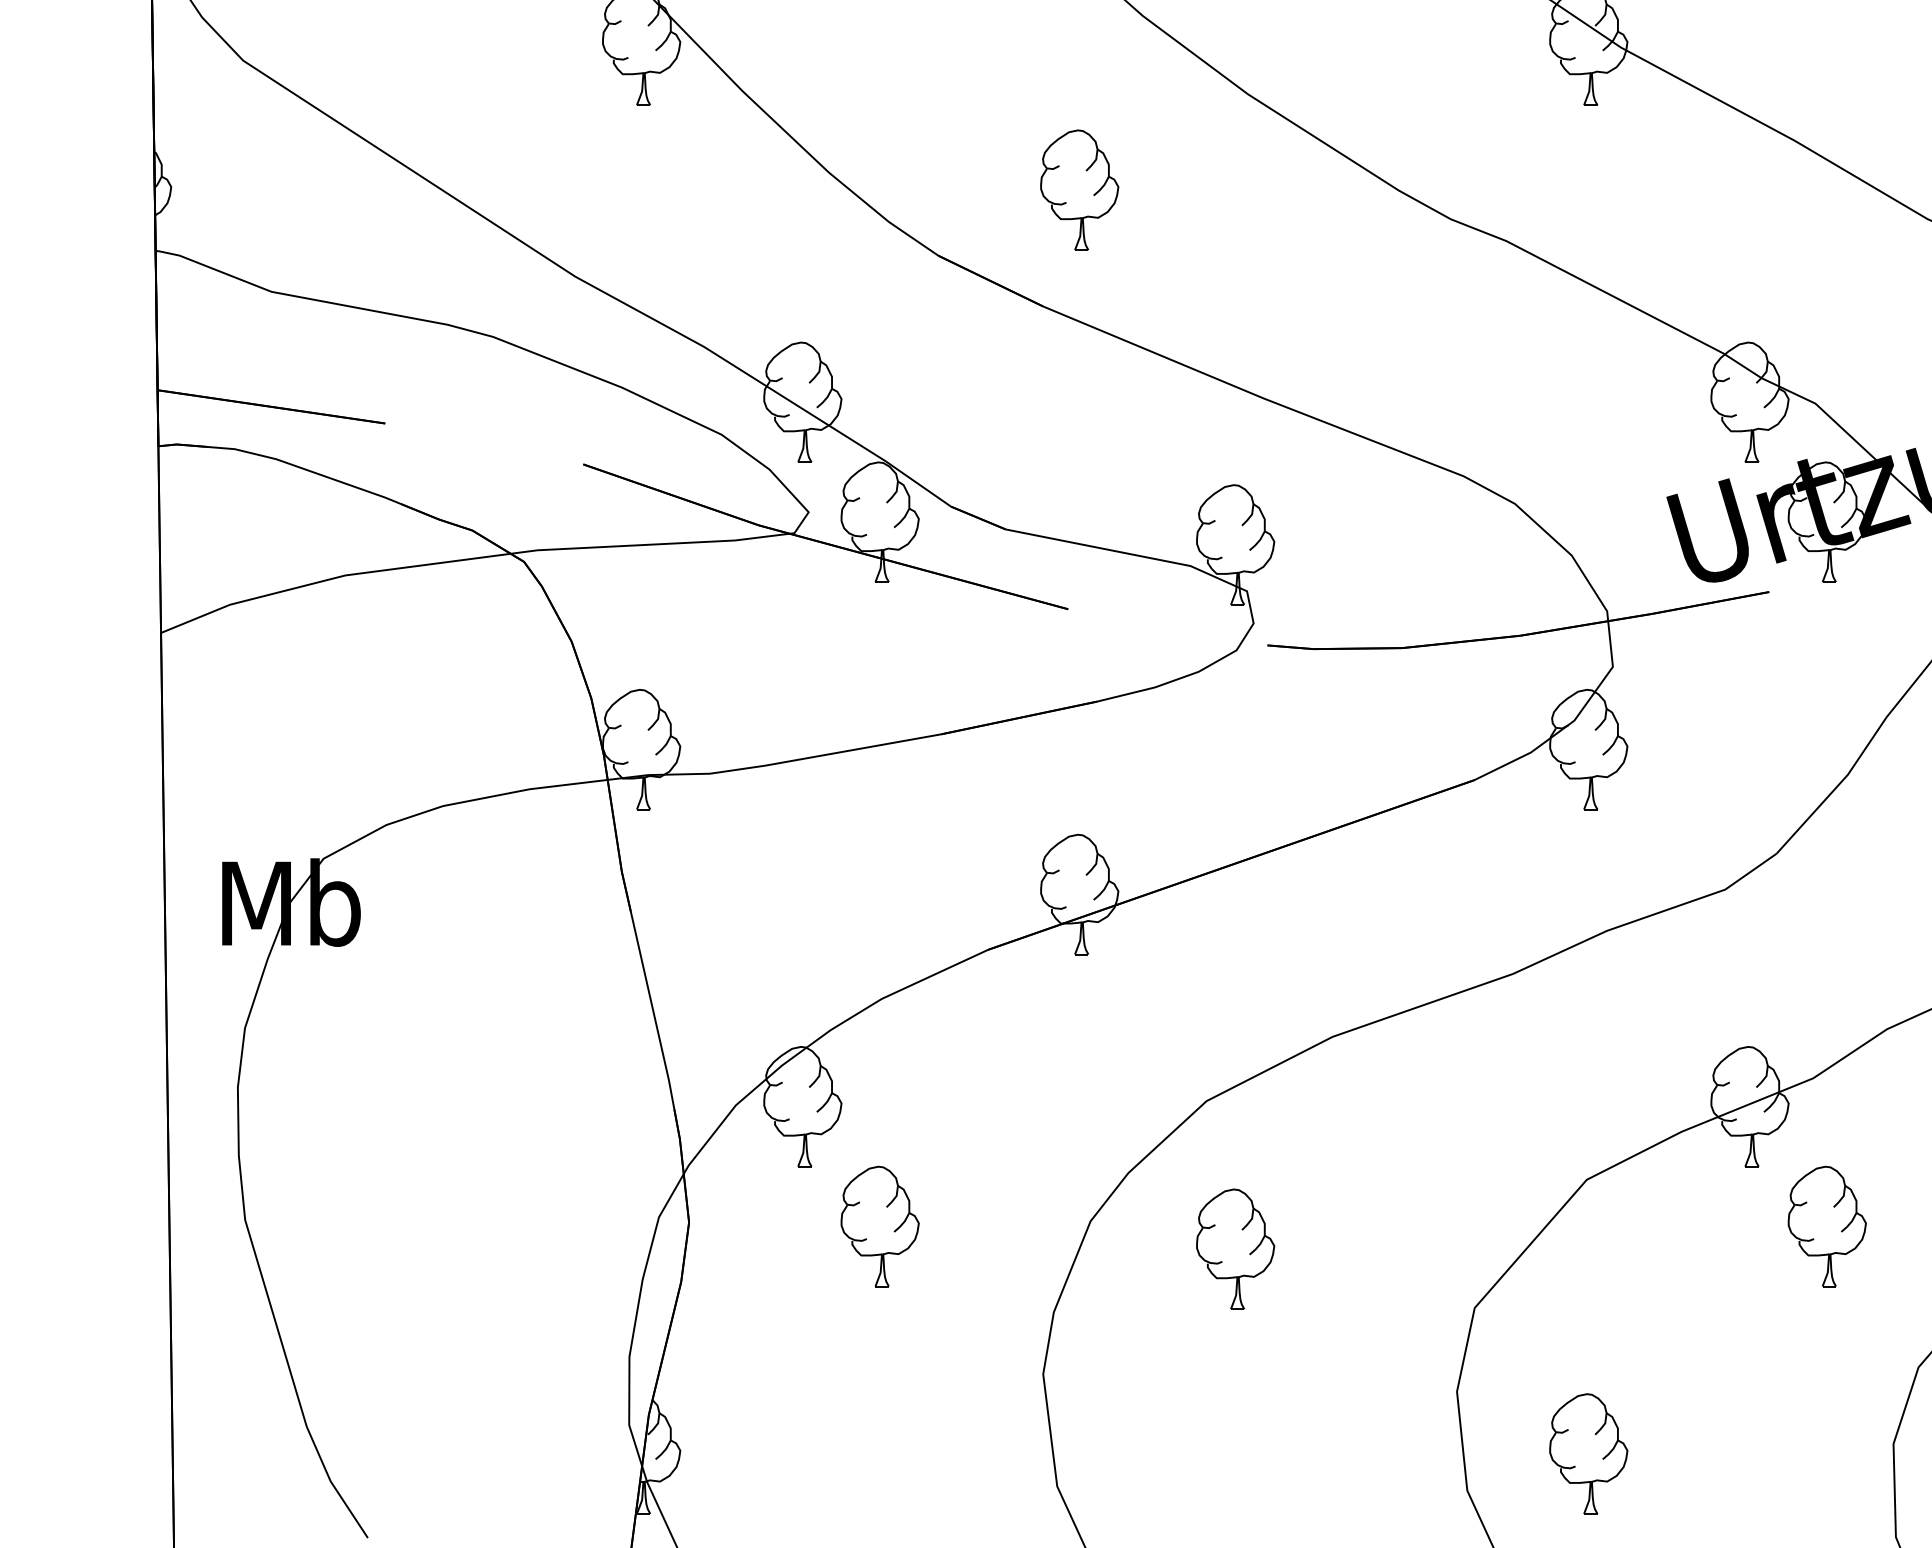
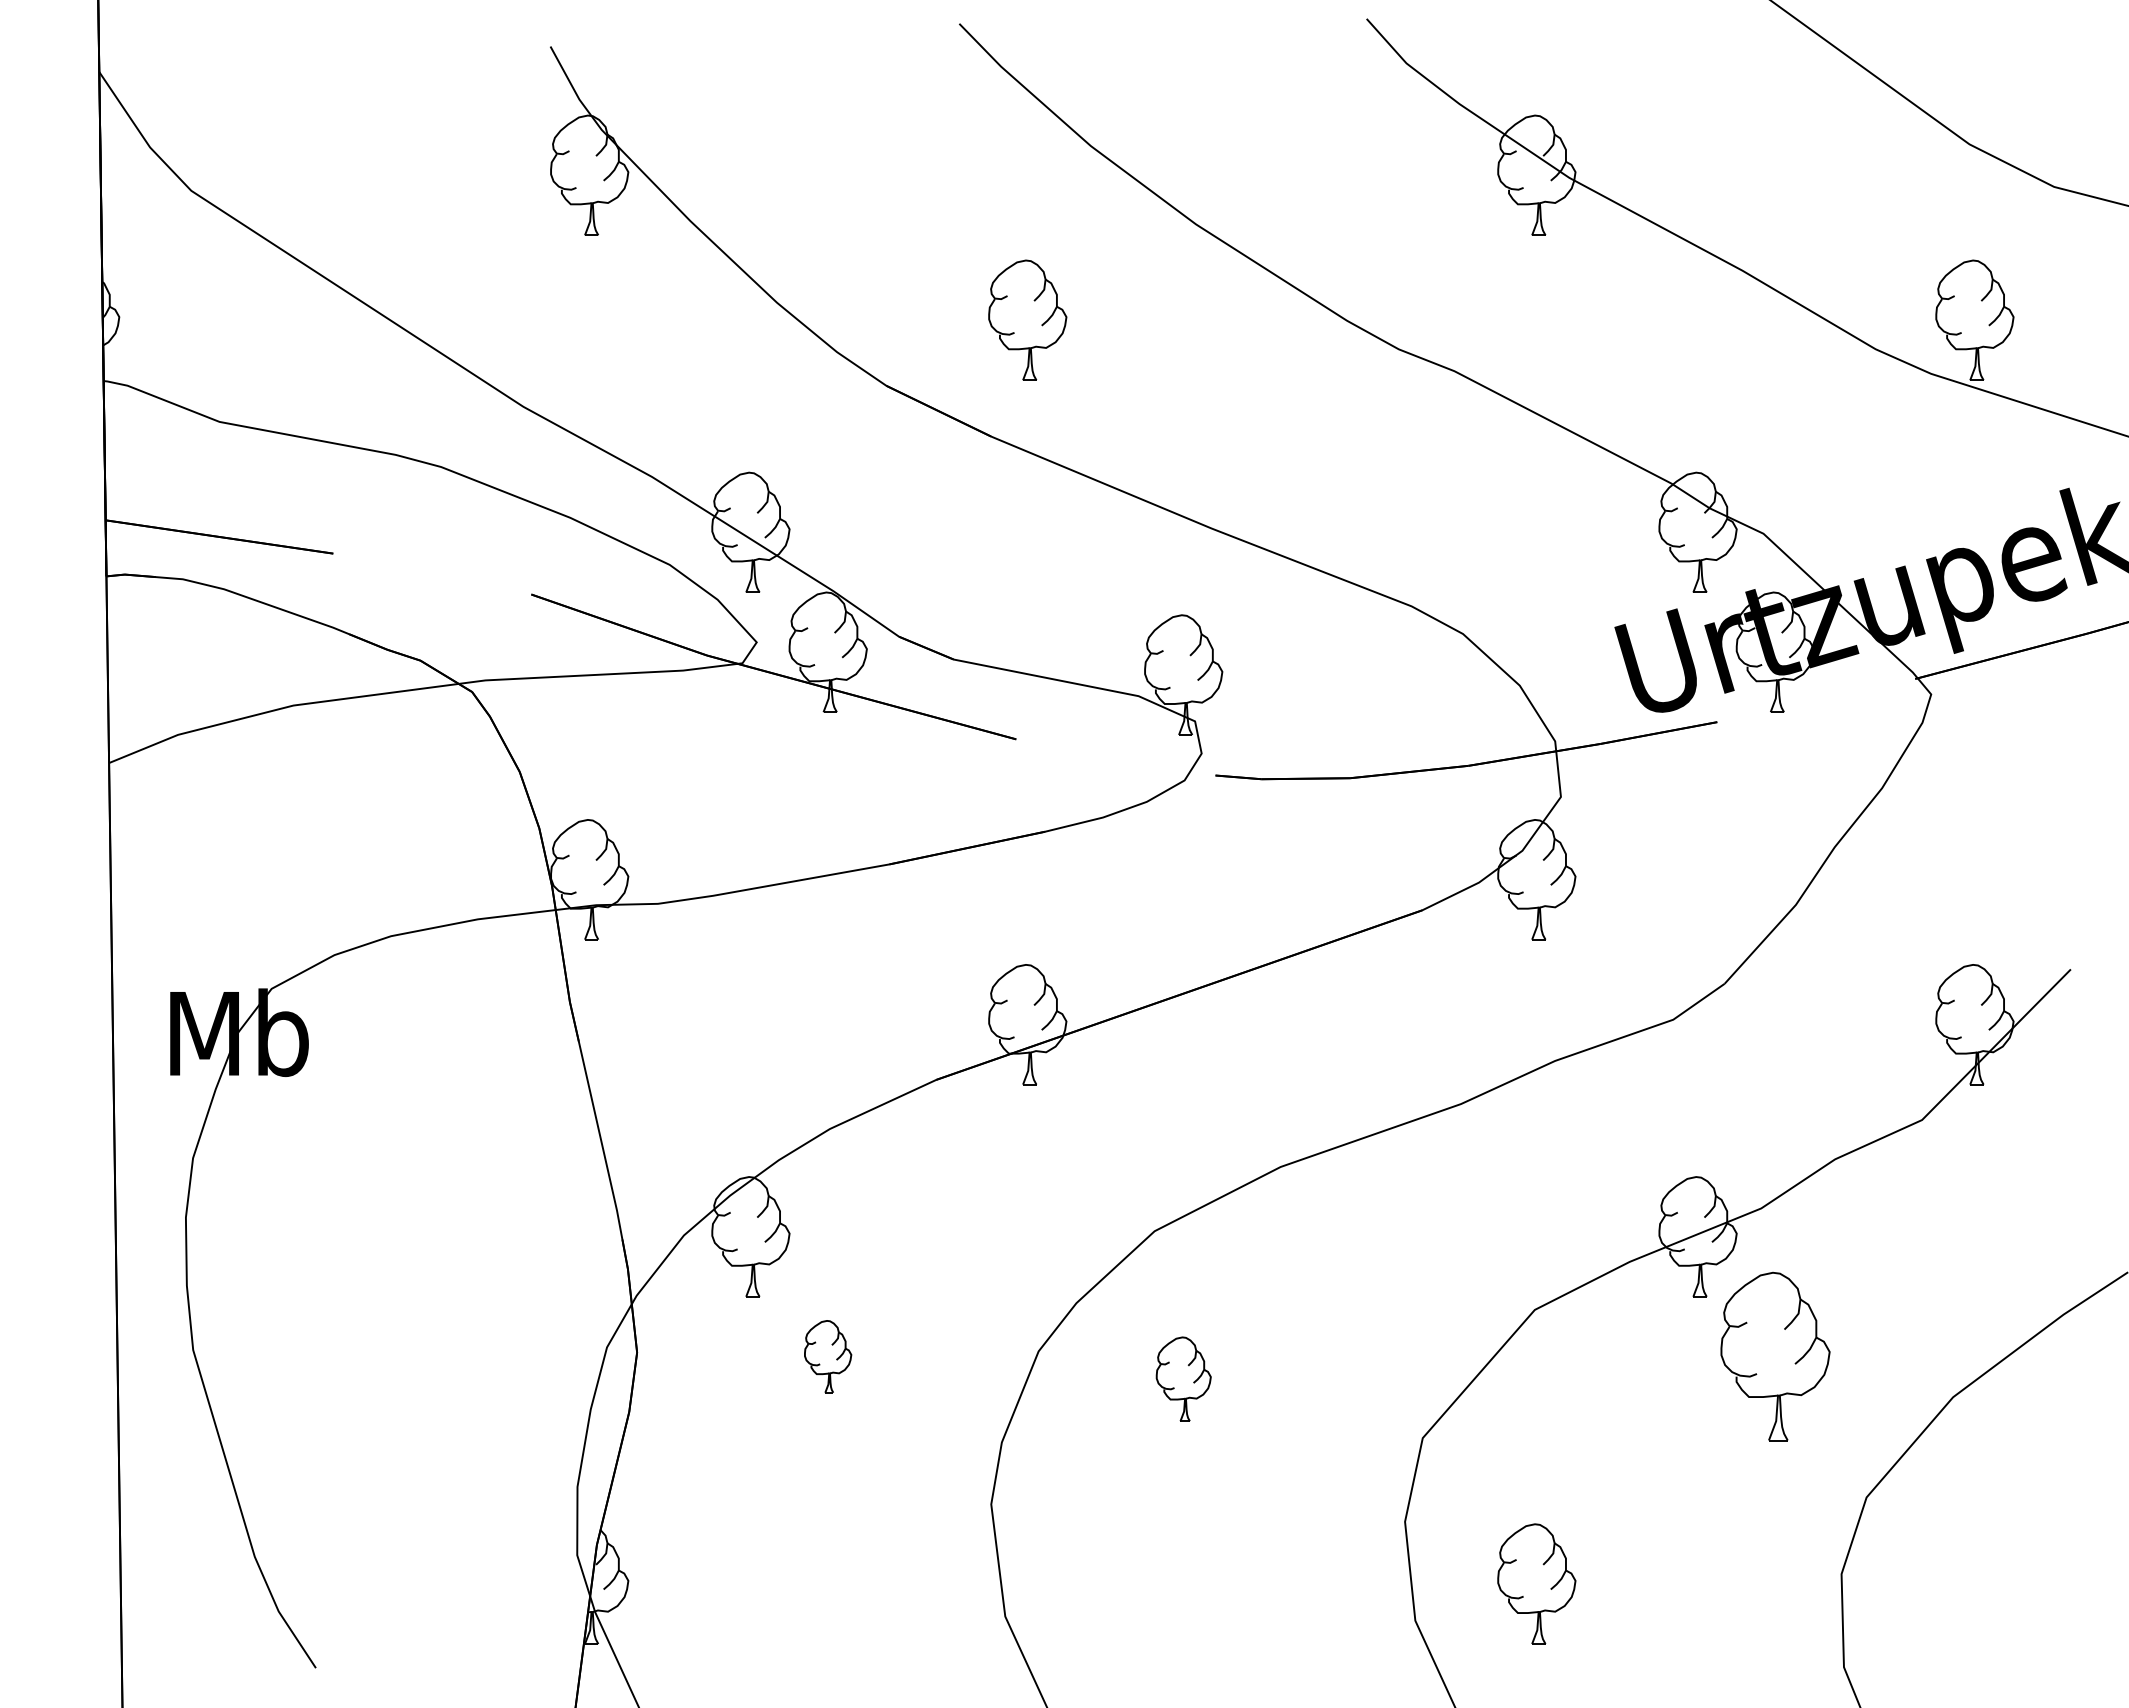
part: (879, 1226) -> (827, 1356), size x0.6
part: (1826, 1226) -> (1774, 1356), size x1.4
part: (1235, 1248) -> (1183, 1378), size x0.7

